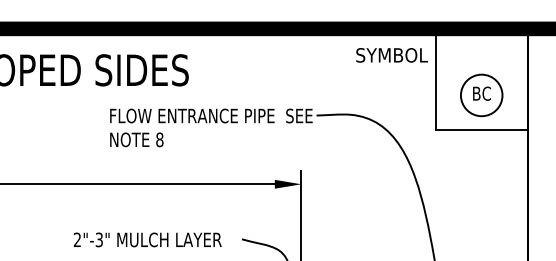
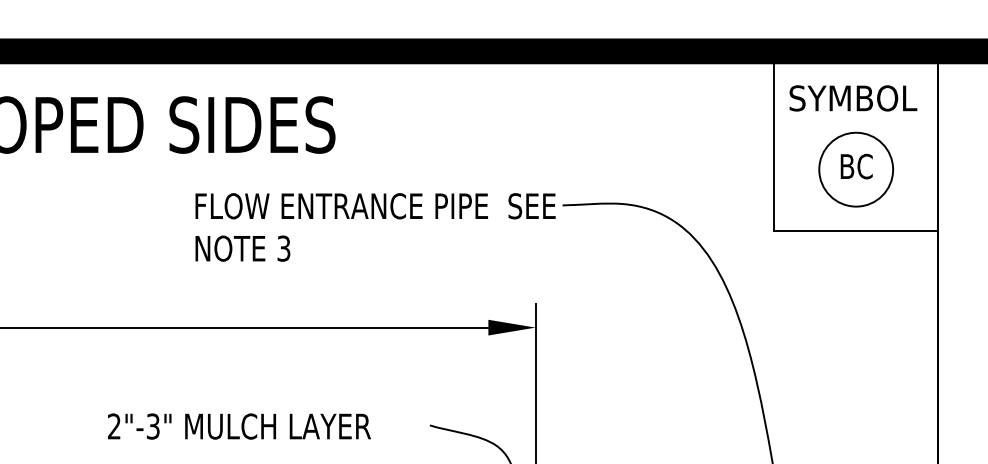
text: (391, 55) -> (852, 98), moved
text: (159, 139) -> (283, 248), 8 -> 3
text: (147, 239) -> (238, 425), moved

